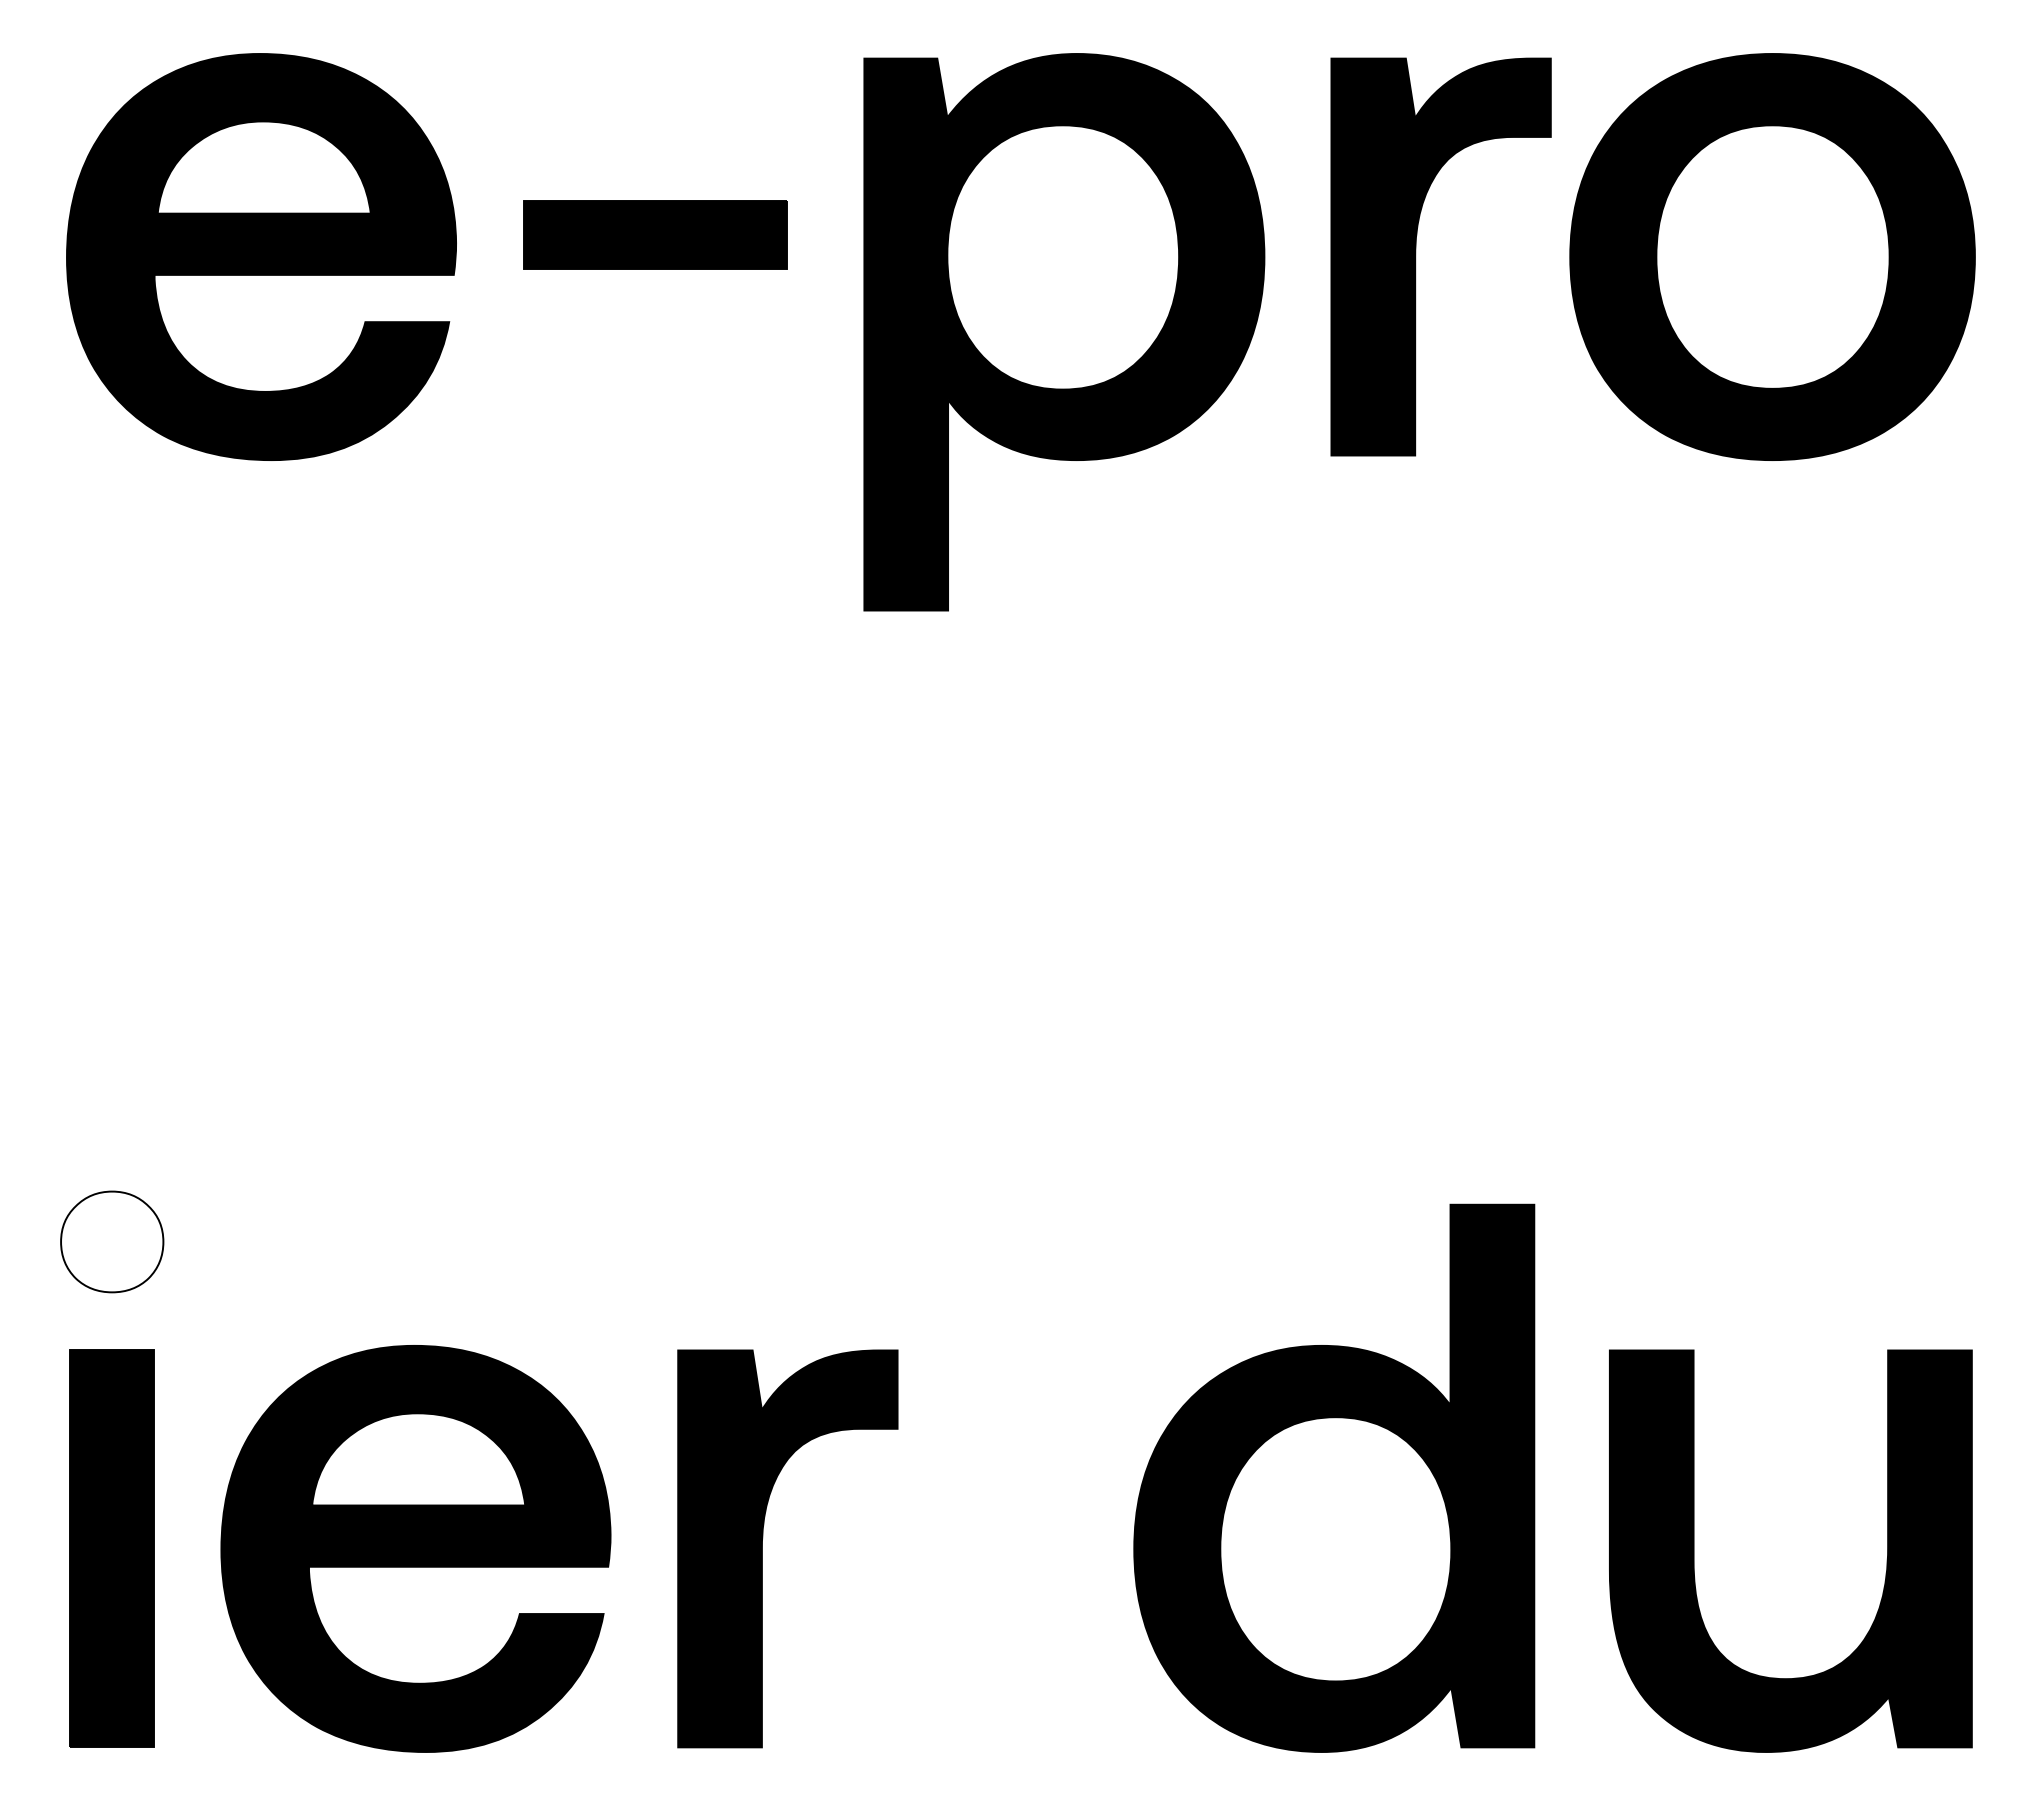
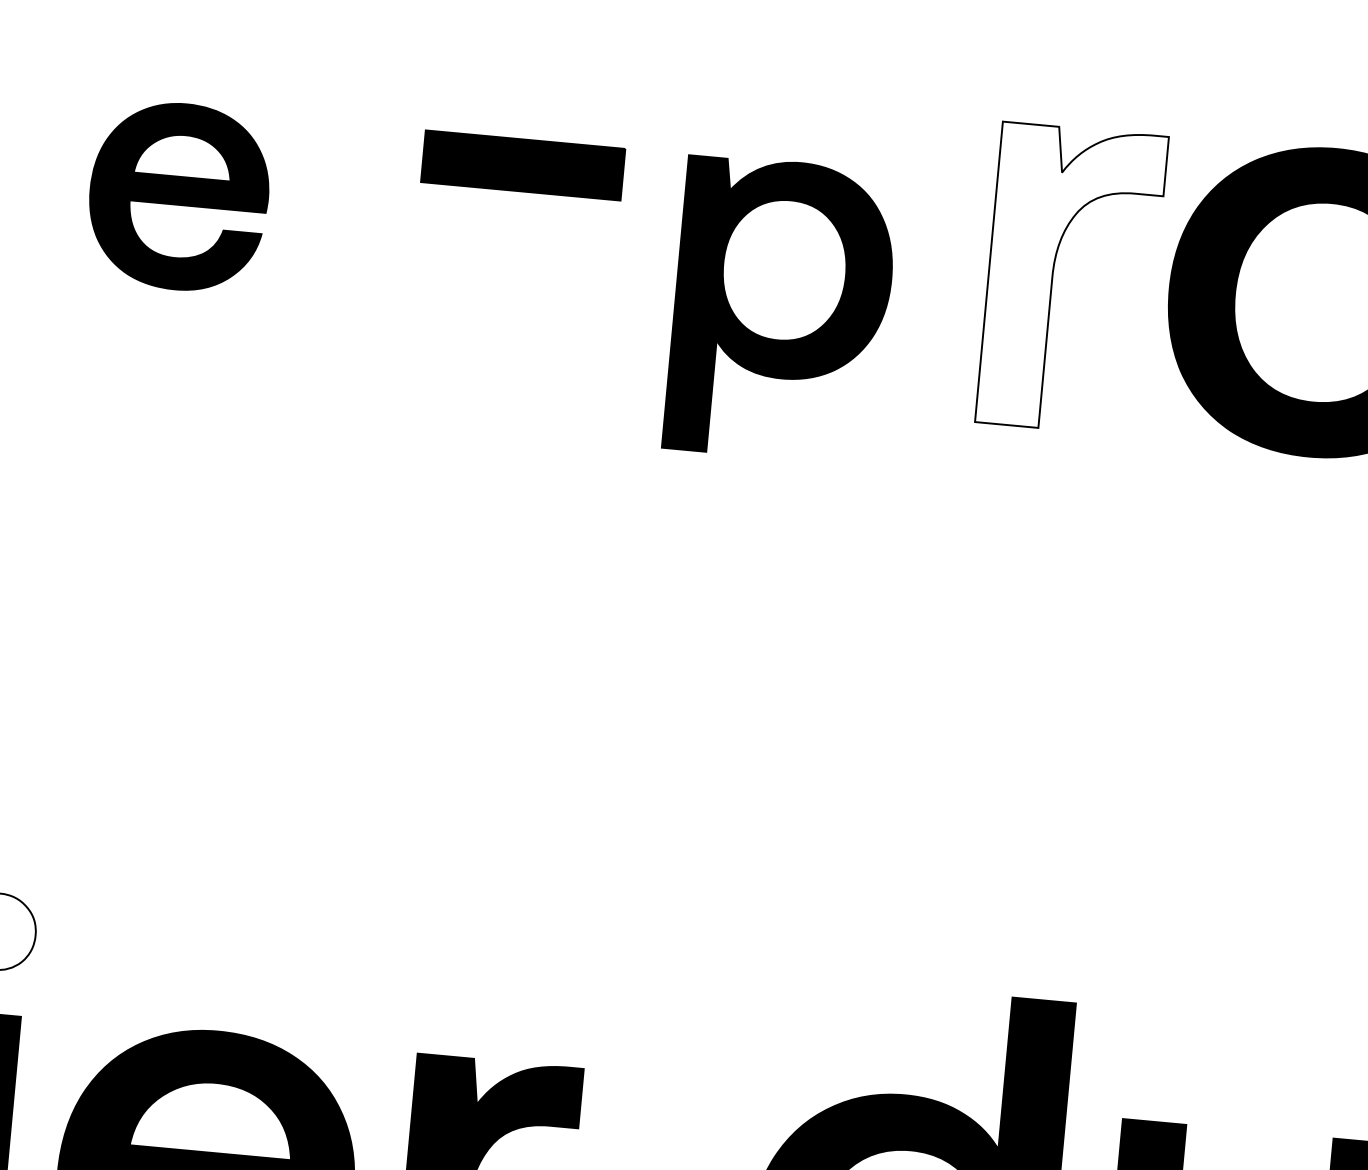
part: (655, 234) -> (523, 164), moved
part: (261, 256) -> (179, 196), size x0.6
fill: (1440, 256) -> (1071, 279), removed
part: (1064, 332) -> (781, 310), size x0.7

